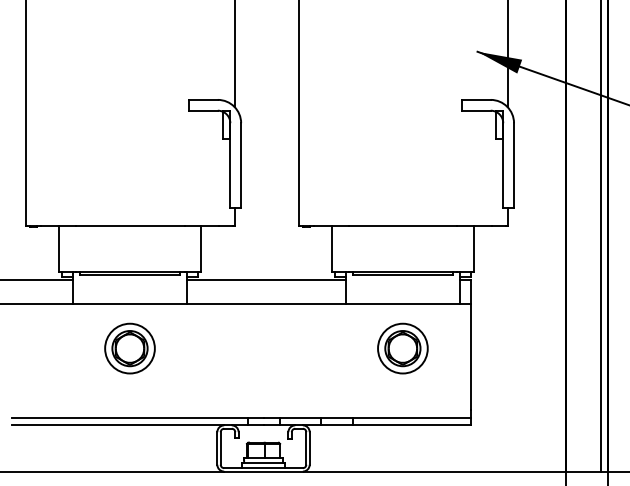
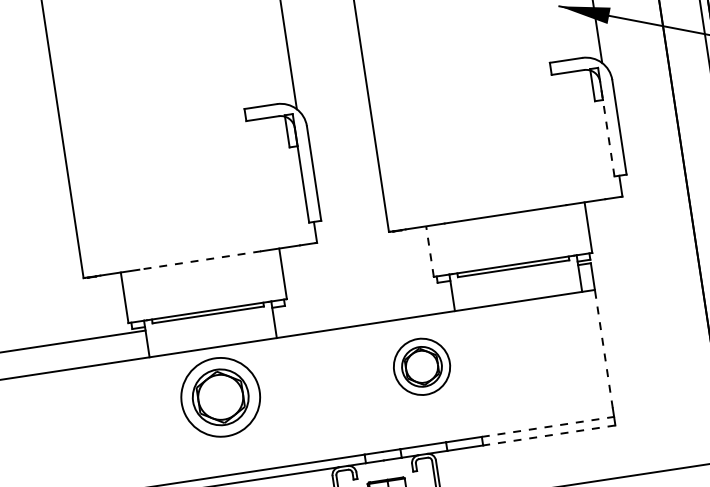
line: (503, 164) -> (607, 128), solid -> dashed
line: (129, 226) -> (199, 260), solid -> dashed
line: (332, 248) -> (430, 250), solid -> dashed
line: (266, 280) -> (361, 297), removed
part: (129, 348) -> (220, 397), size x1.4
part: (402, 348) -> (421, 366), moved
line: (471, 357) -> (604, 349), solid -> dashed
line: (412, 417) -> (548, 426), solid -> dashed
line: (411, 425) -> (548, 435), solid -> dashed

